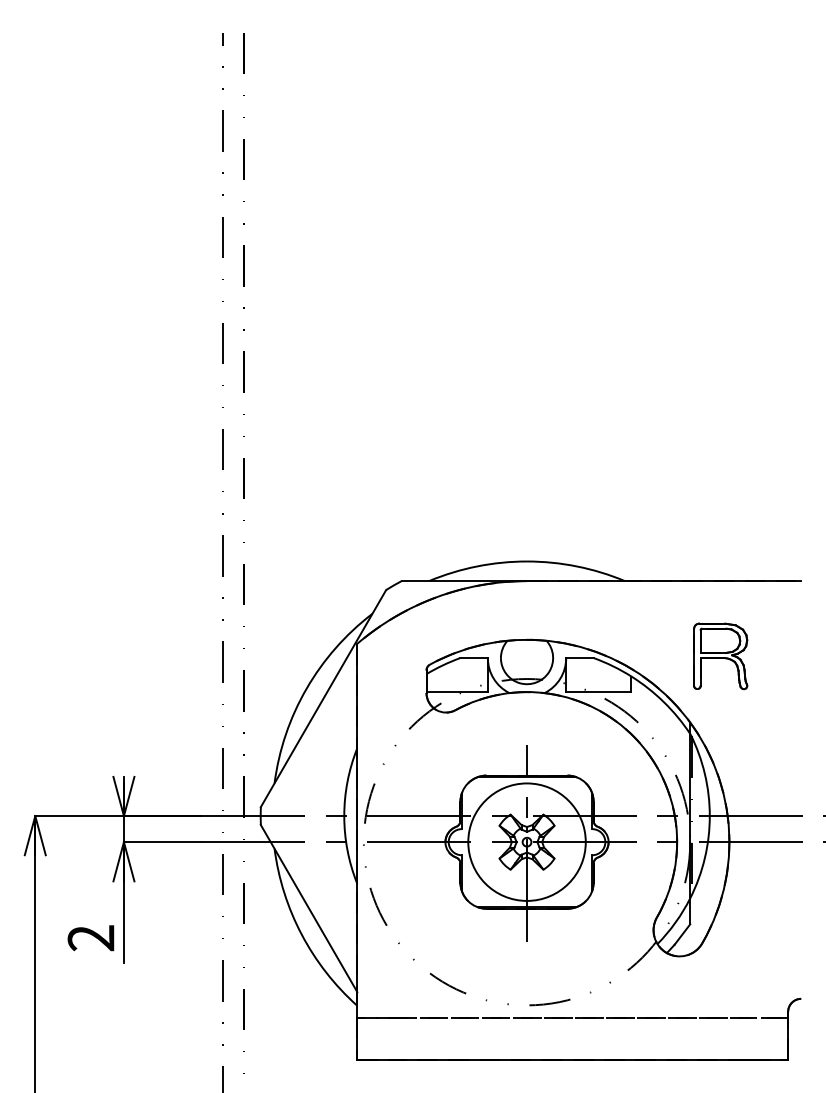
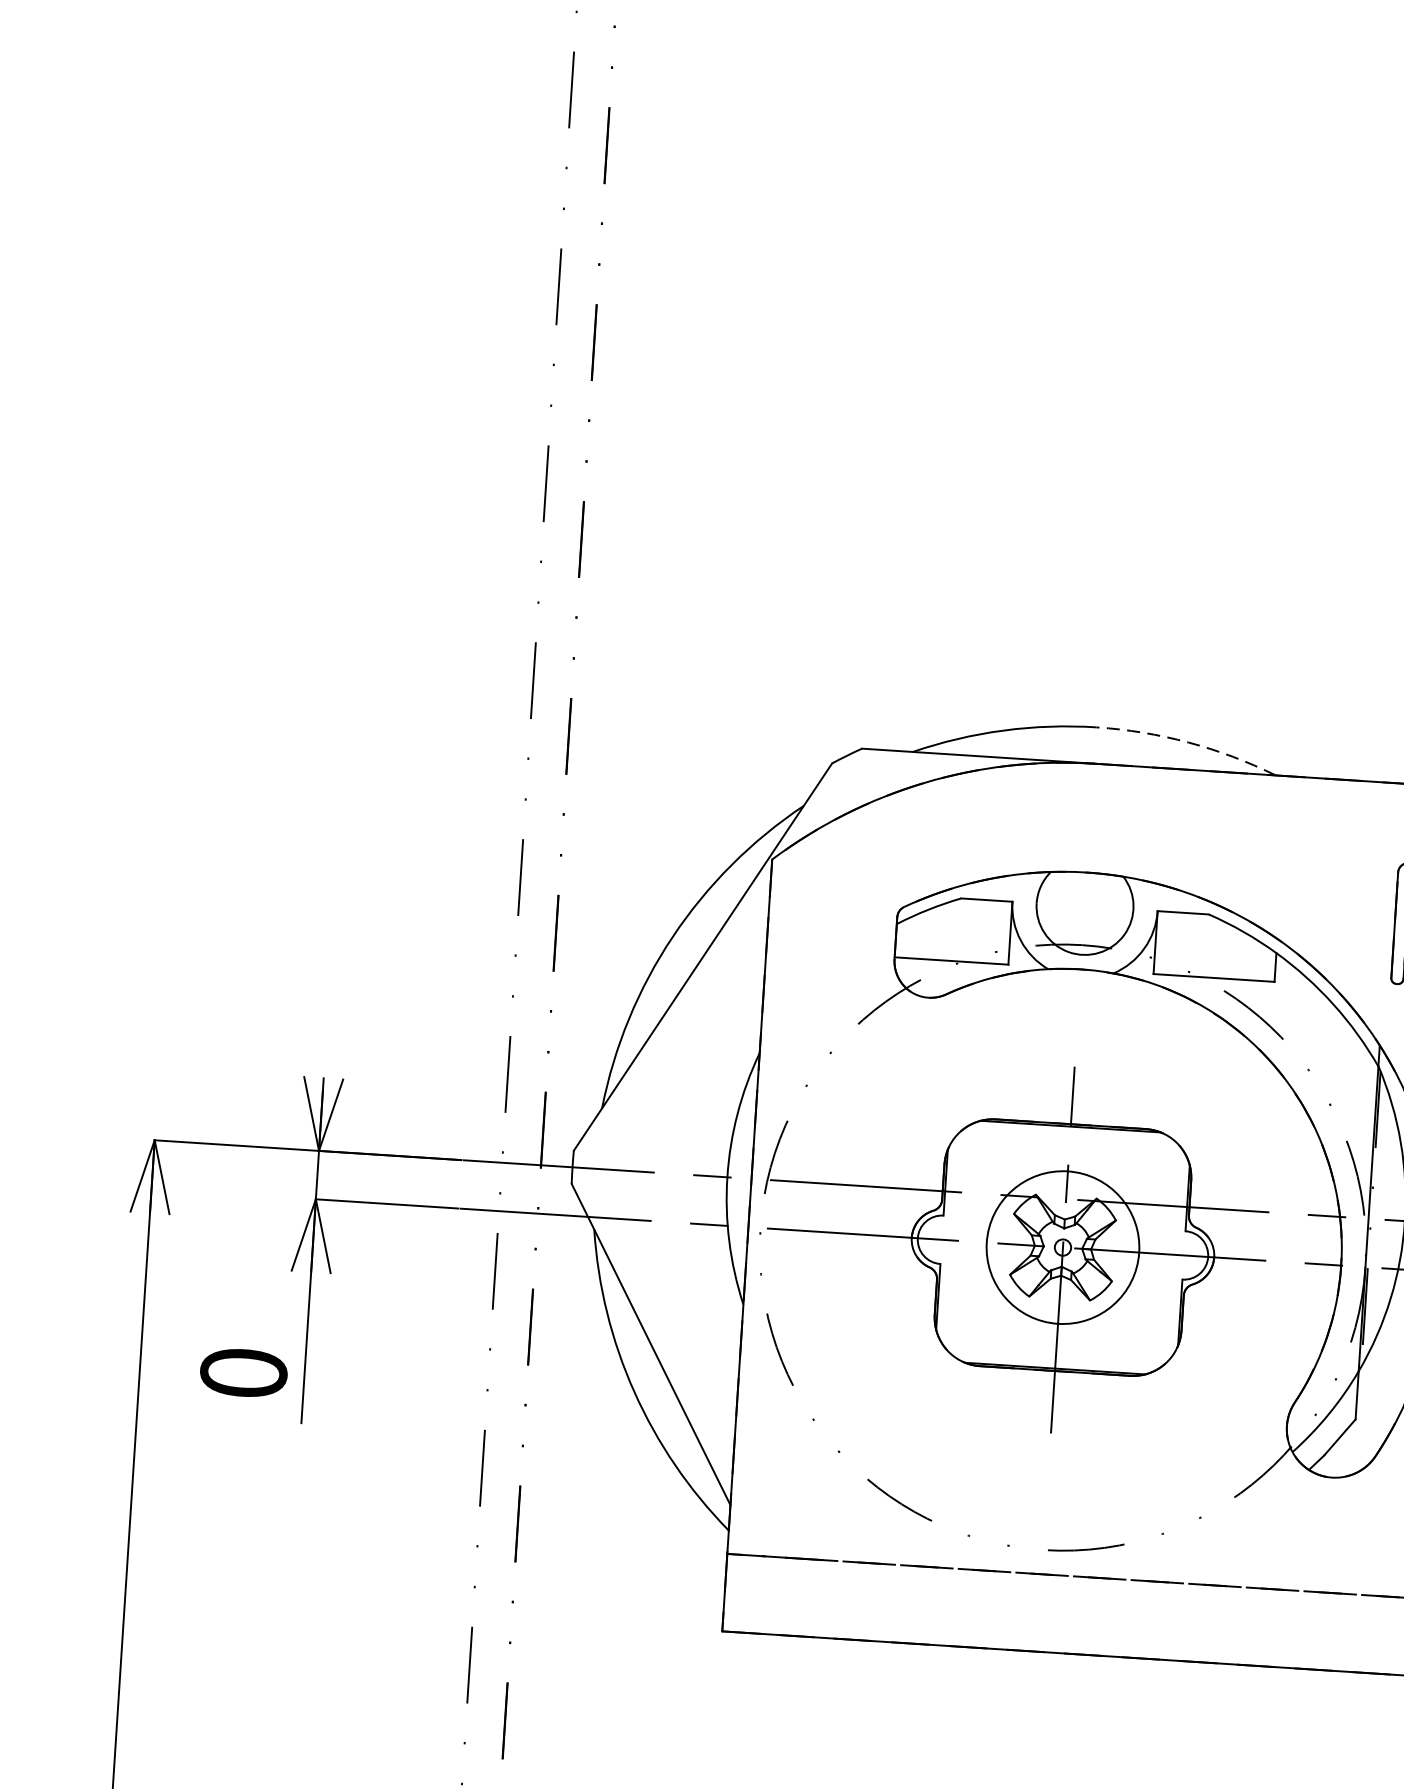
arc: (576, 566) -> (1187, 742), solid -> dashed
circle: (526, 841) -> (1062, 1246), size x0.7
text: (90, 938) -> (242, 1373), 2 -> 0

